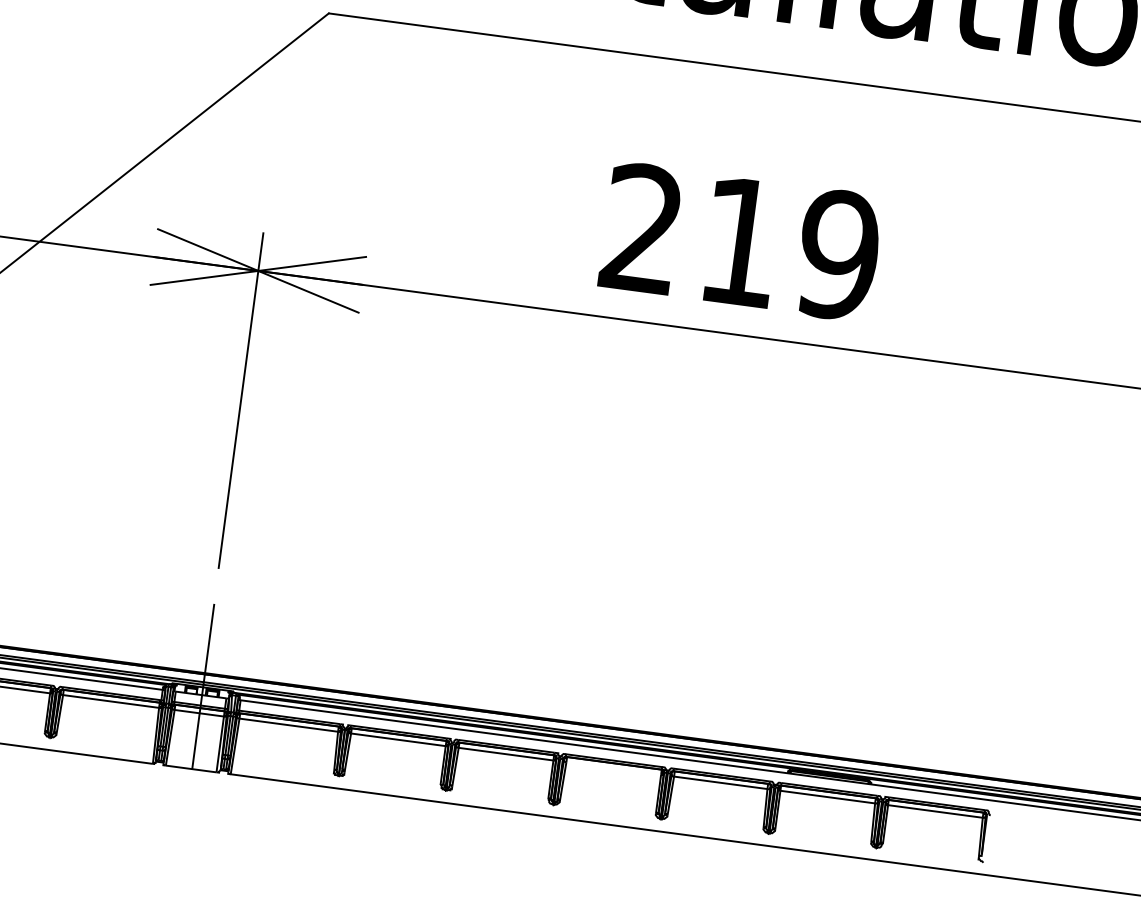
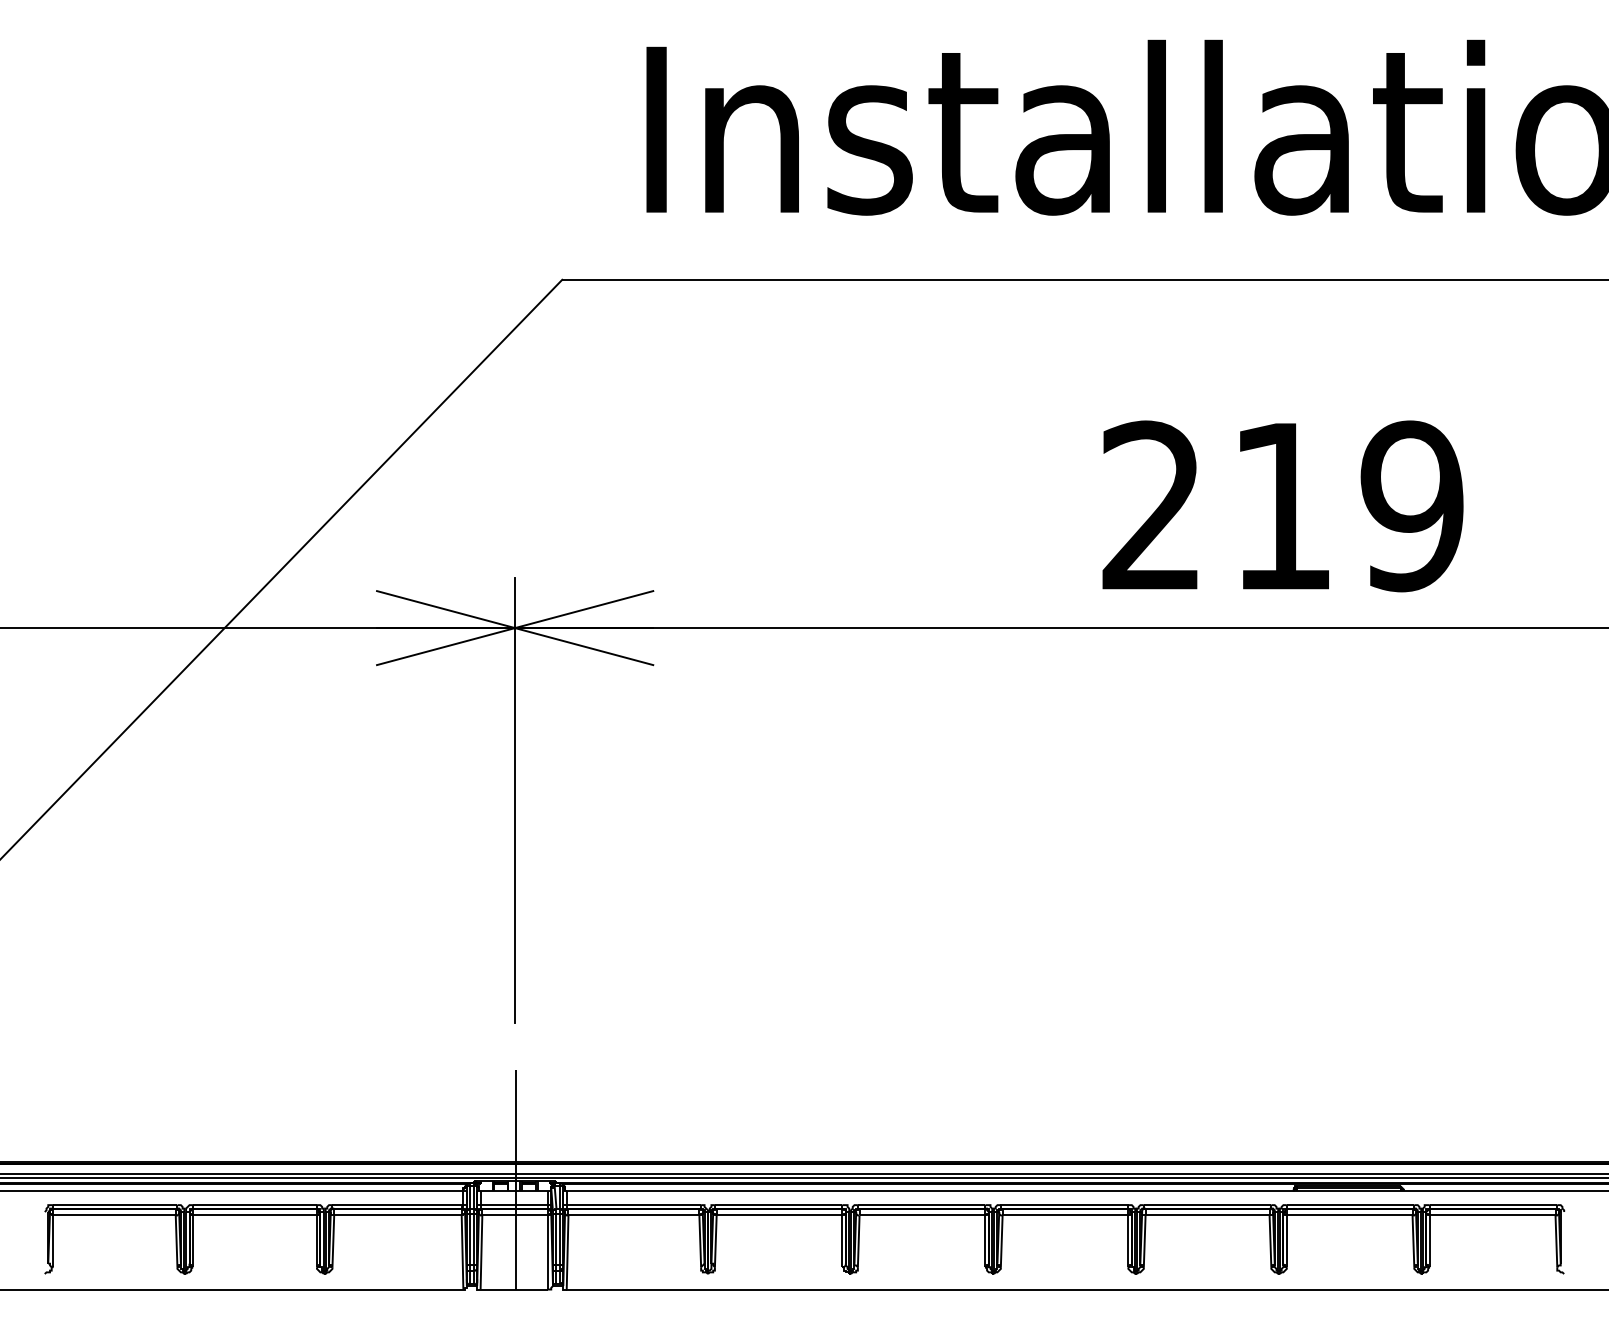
text: (740, 242) -> (1282, 506), moved
line: (613, 768) -> (1065, 1215), added

